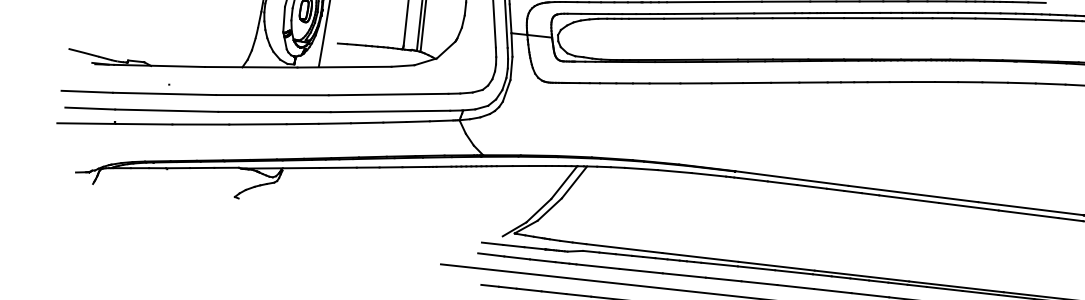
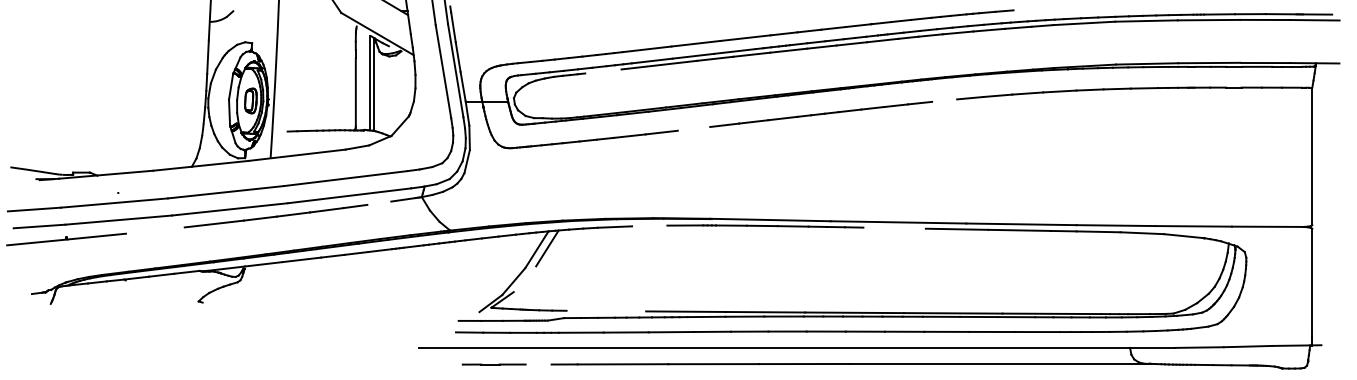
line: (646, 18) -> (603, 71), removed
line: (726, 82) -> (693, 128), removed
line: (970, 82) -> (944, 100), removed
line: (418, 120) -> (379, 202), removed
line: (200, 124) -> (155, 230), removed
line: (674, 171) -> (649, 225), removed
line: (909, 198) -> (894, 227), removed
line: (549, 209) -> (524, 279), removed
line: (624, 248) -> (606, 310), removed
line: (553, 292) -> (538, 364), removed

